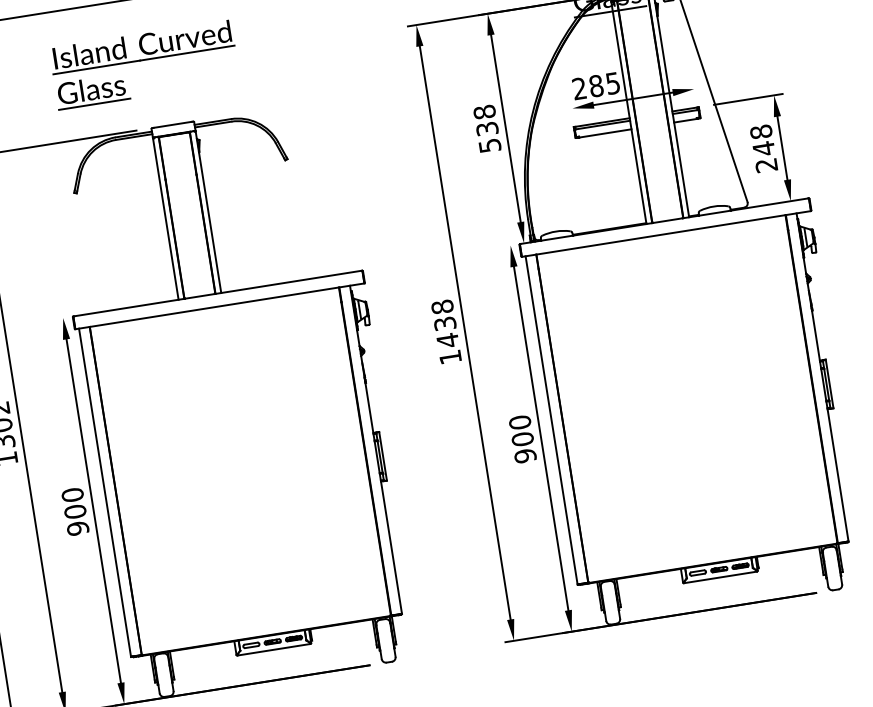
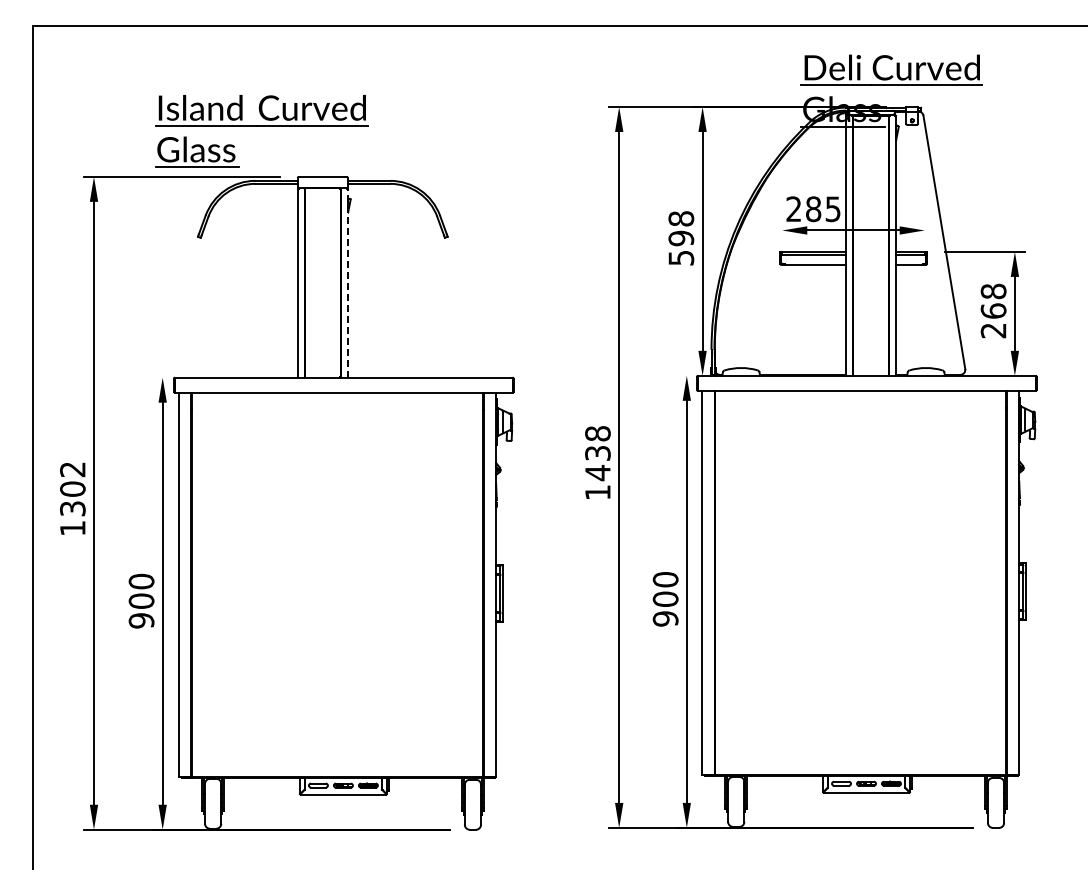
part: (144, 65) -> (261, 131), moved
text: (486, 129) -> (680, 238), 538 -> 598
text: (763, 149) -> (993, 311), 248 -> 268
line: (208, 211) -> (347, 282), solid -> dashed

